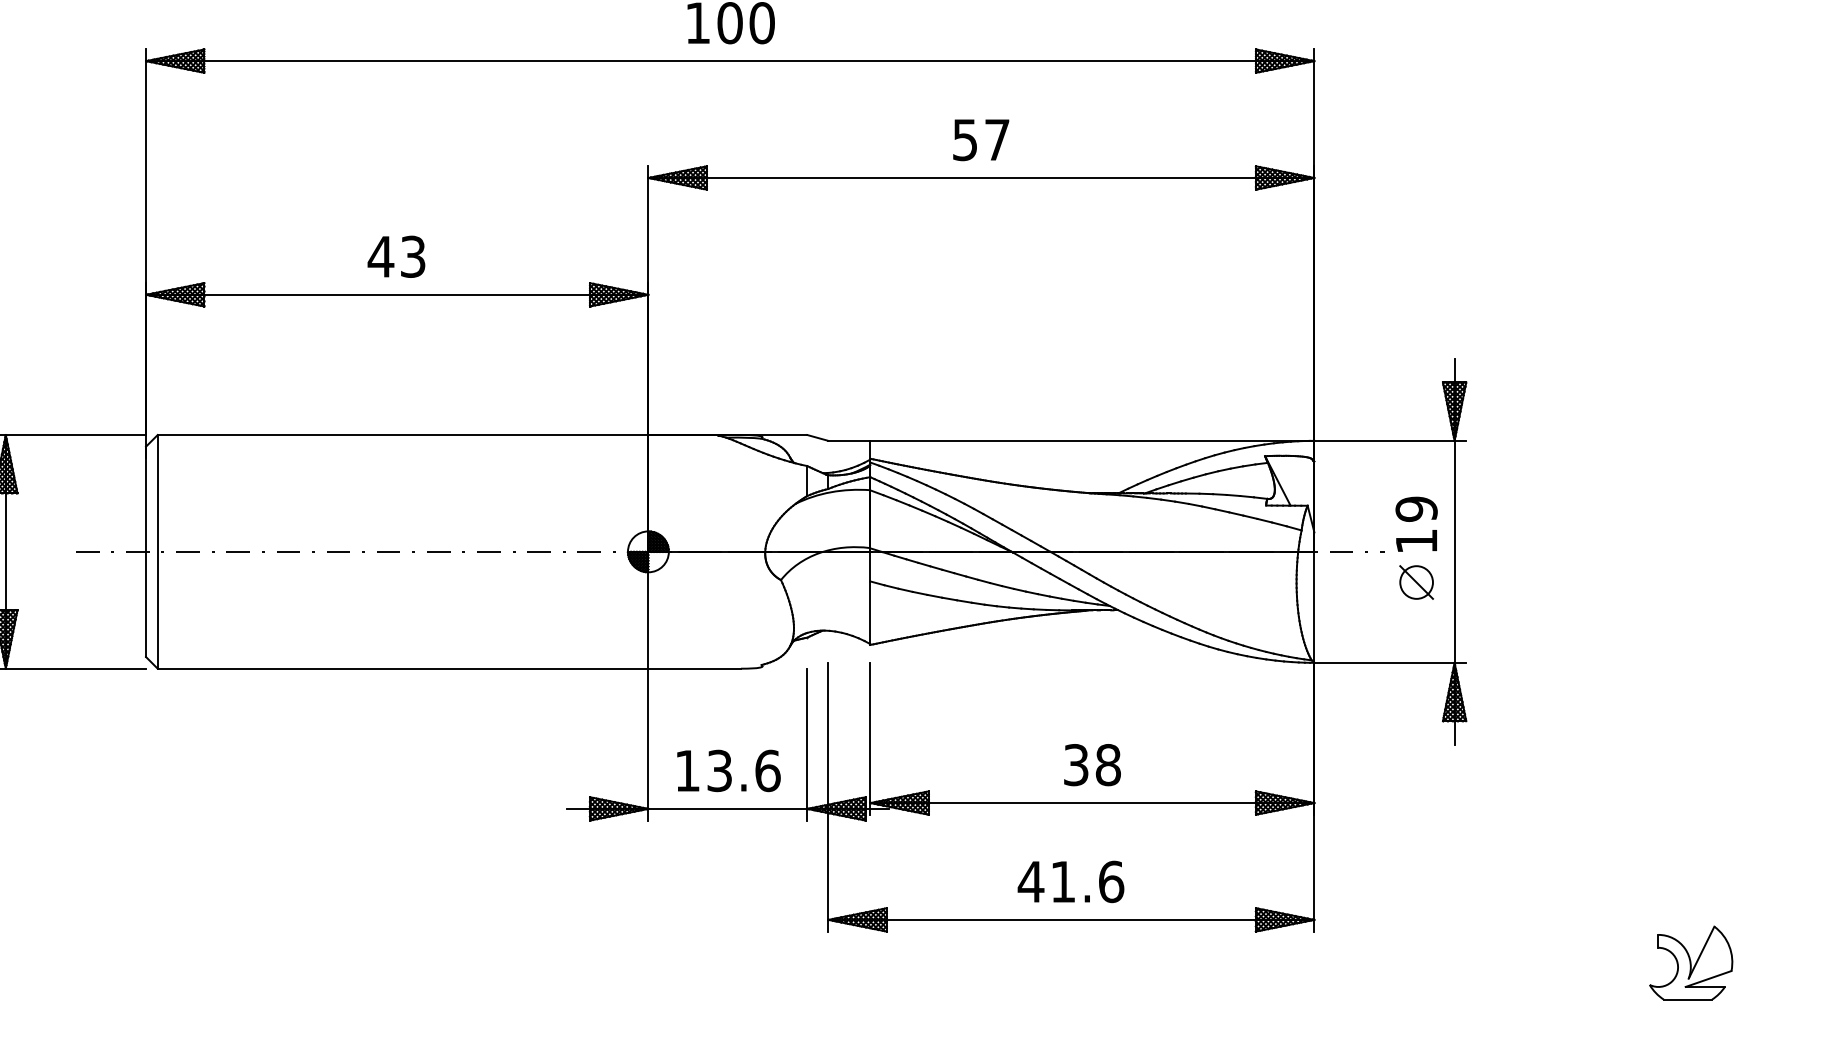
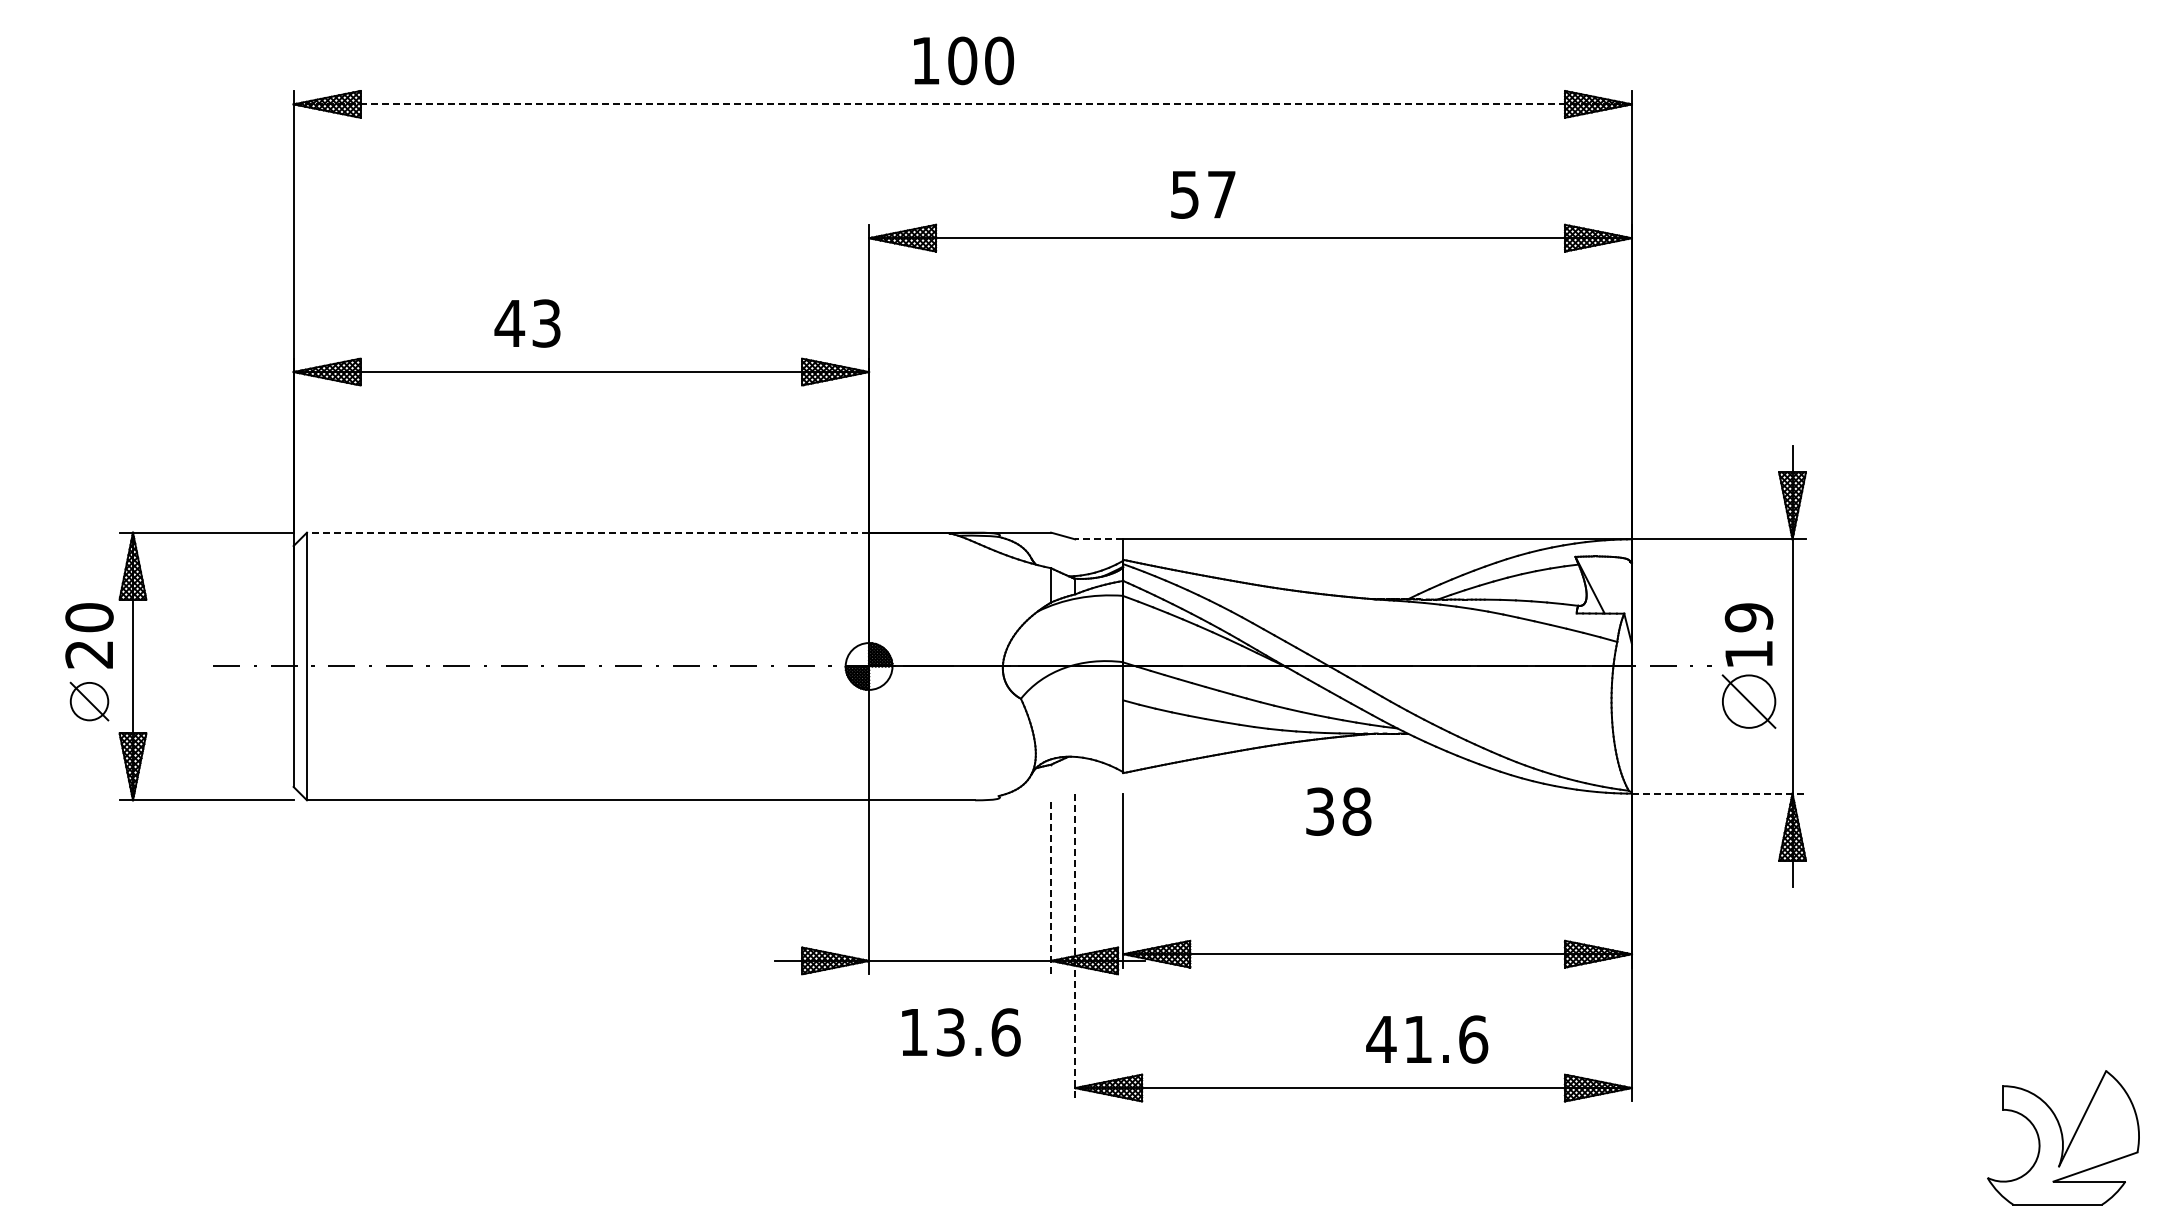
line: (730, 61) -> (963, 104), solid -> dashed
text: (981, 139) -> (1203, 194), moved
text: (396, 256) -> (527, 323), moved
line: (402, 434) -> (587, 532), solid -> dashed
line: (848, 440) -> (1098, 539), solid -> dashed
part: (1416, 582) -> (1748, 701), size x1.4
line: (1389, 662) -> (1718, 793), solid -> dashed
line: (807, 744) -> (1051, 887), solid -> dashed
text: (1092, 764) -> (1338, 811), moved
text: (729, 770) -> (961, 1032), moved
line: (828, 797) -> (1075, 947), solid -> dashed
text: (1071, 881) -> (1427, 1039), moved
part: (1691, 962) -> (2063, 1136), size x1.6

